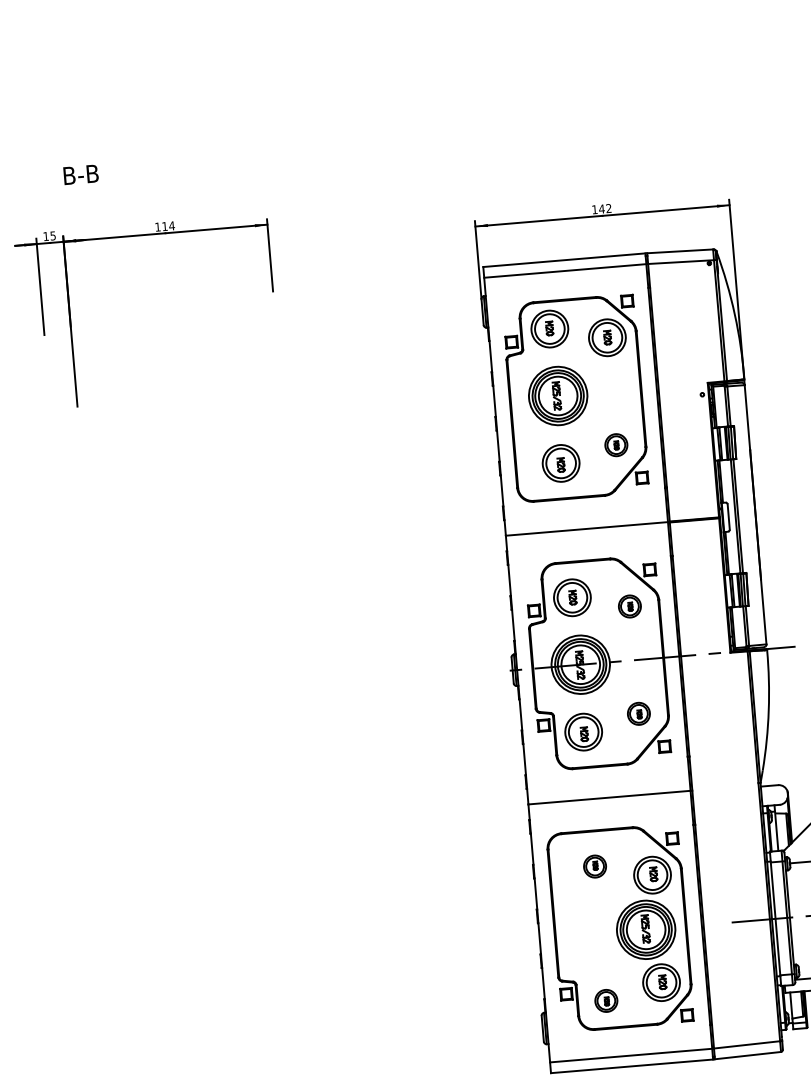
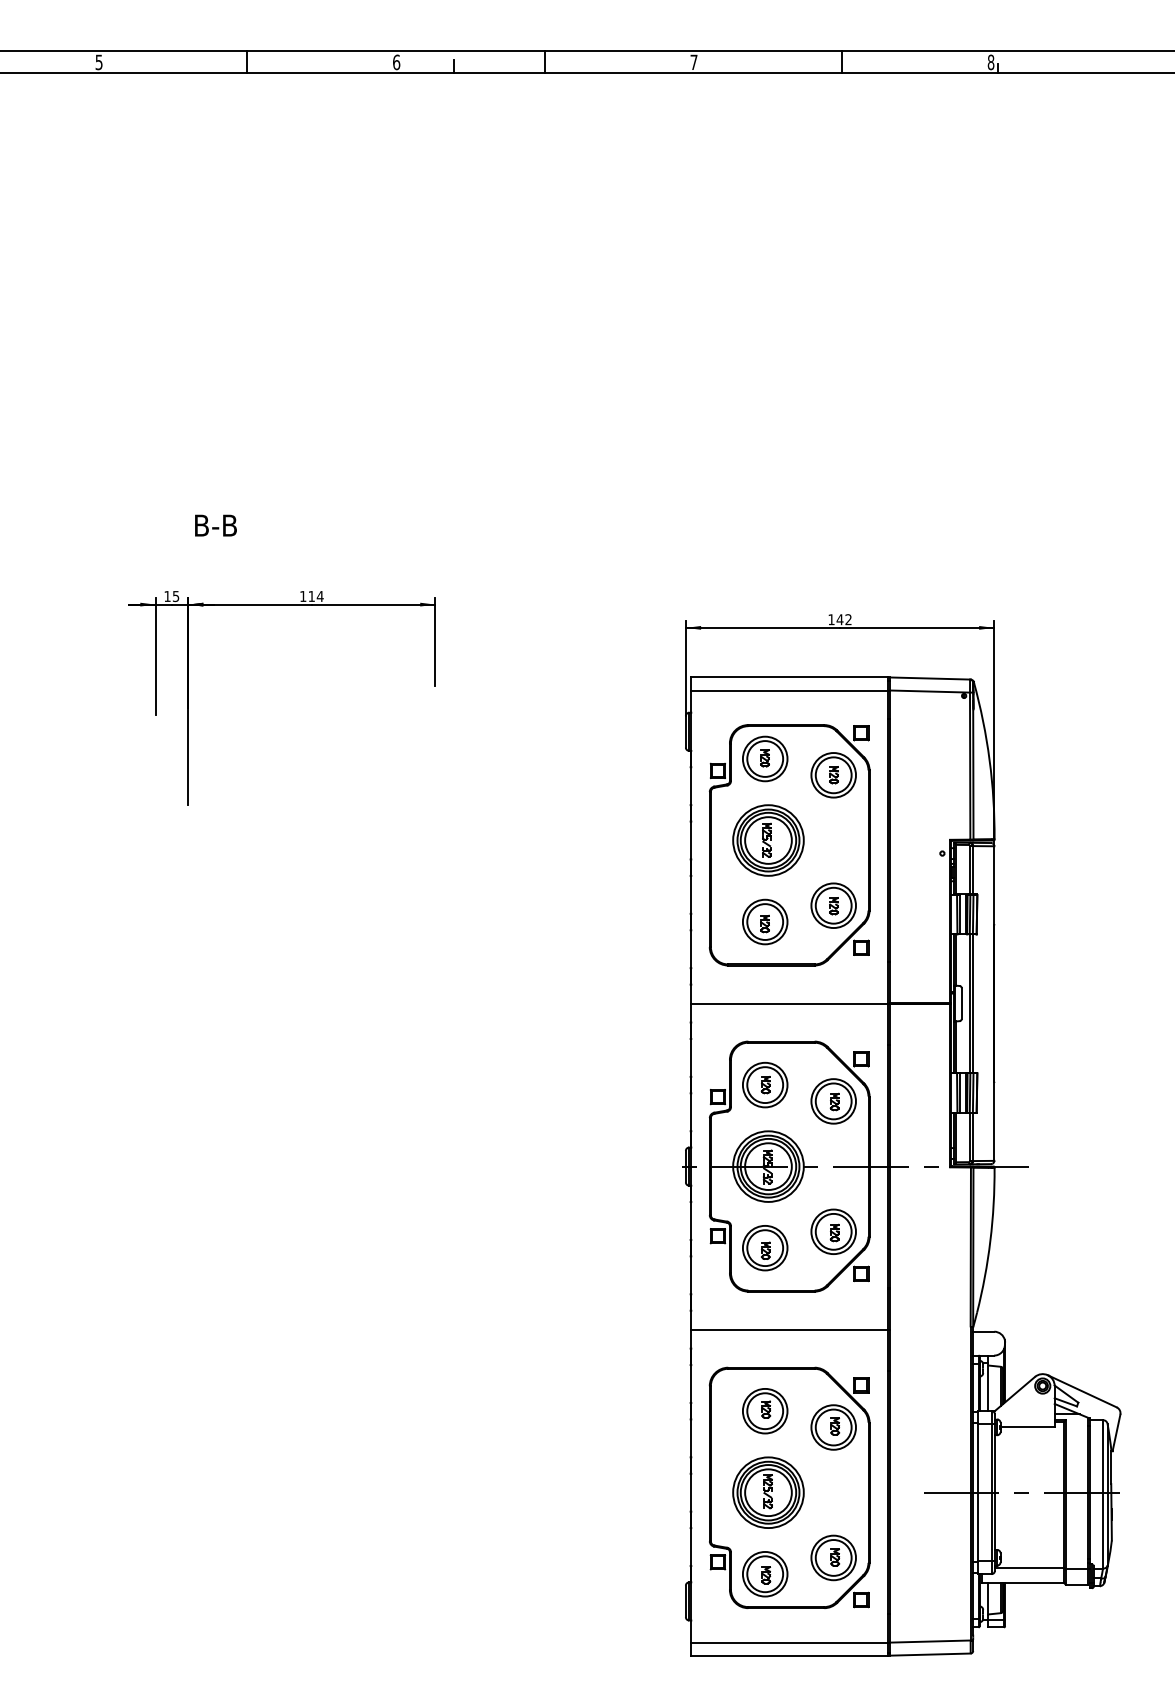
part: (616, 445) -> (833, 905), size x1.67
part: (629, 606) -> (833, 1101), size x1.67
part: (638, 713) -> (833, 1231), size x1.67
part: (595, 866) -> (765, 1411), size x1.67
part: (646, 929) -> (768, 1492), moved
part: (606, 1001) -> (765, 1574), size x1.67

